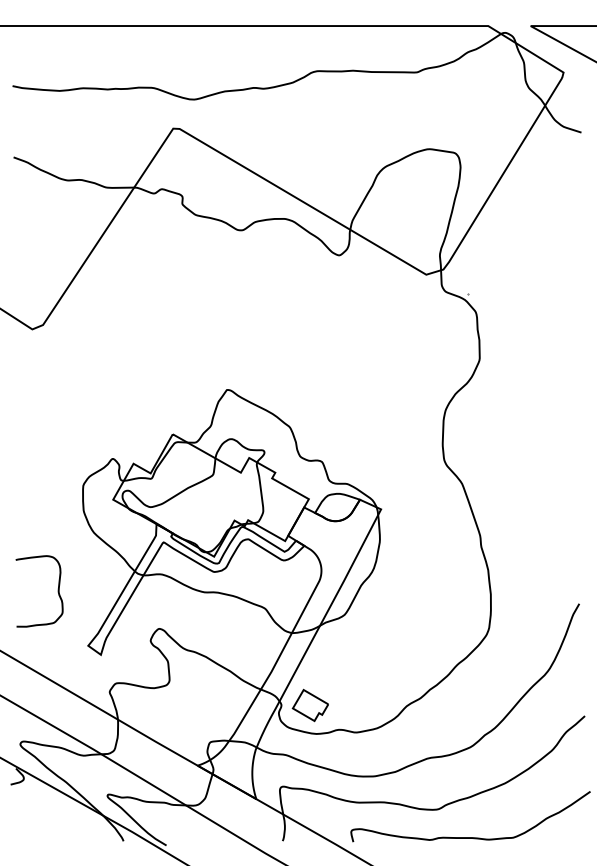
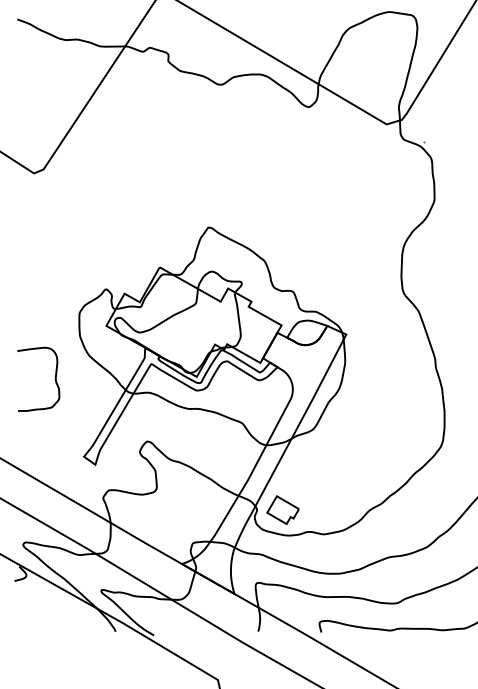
curve: (57, 591) -> (54, 379), moved

